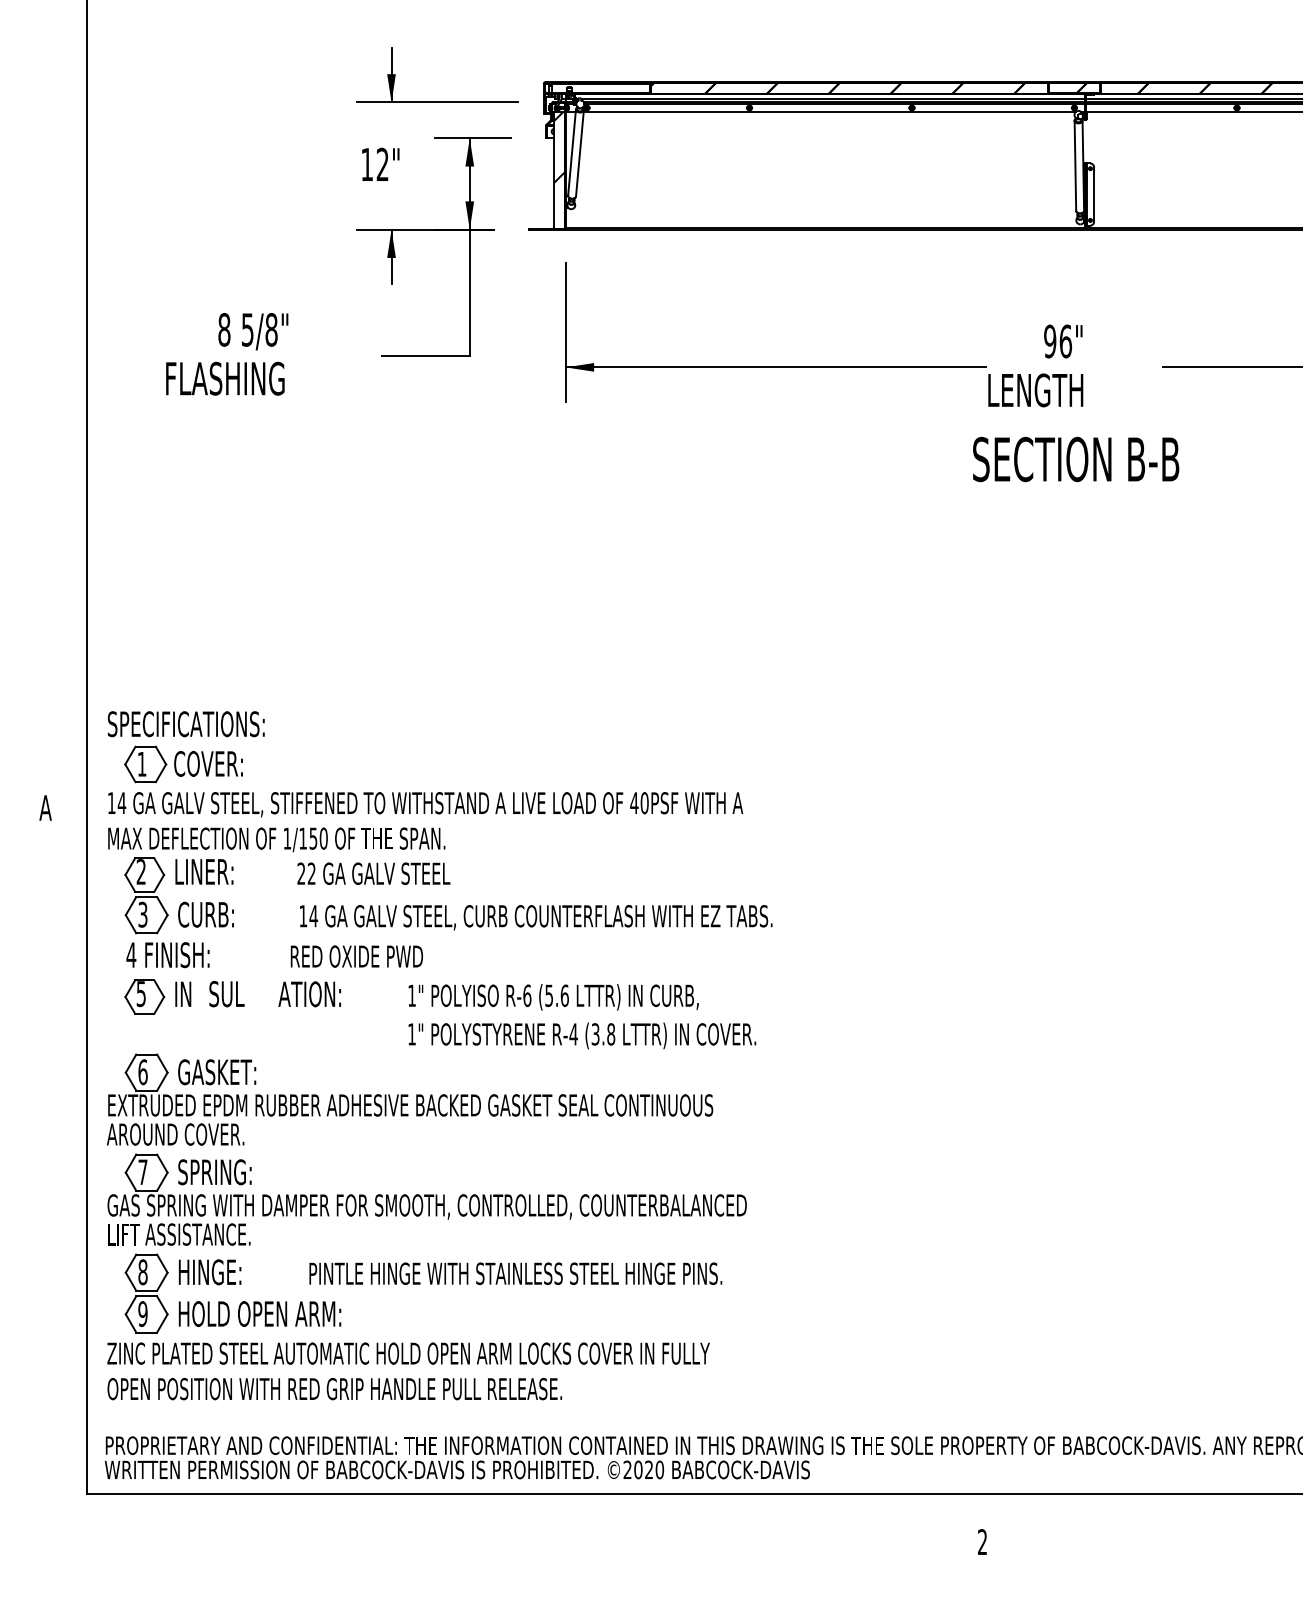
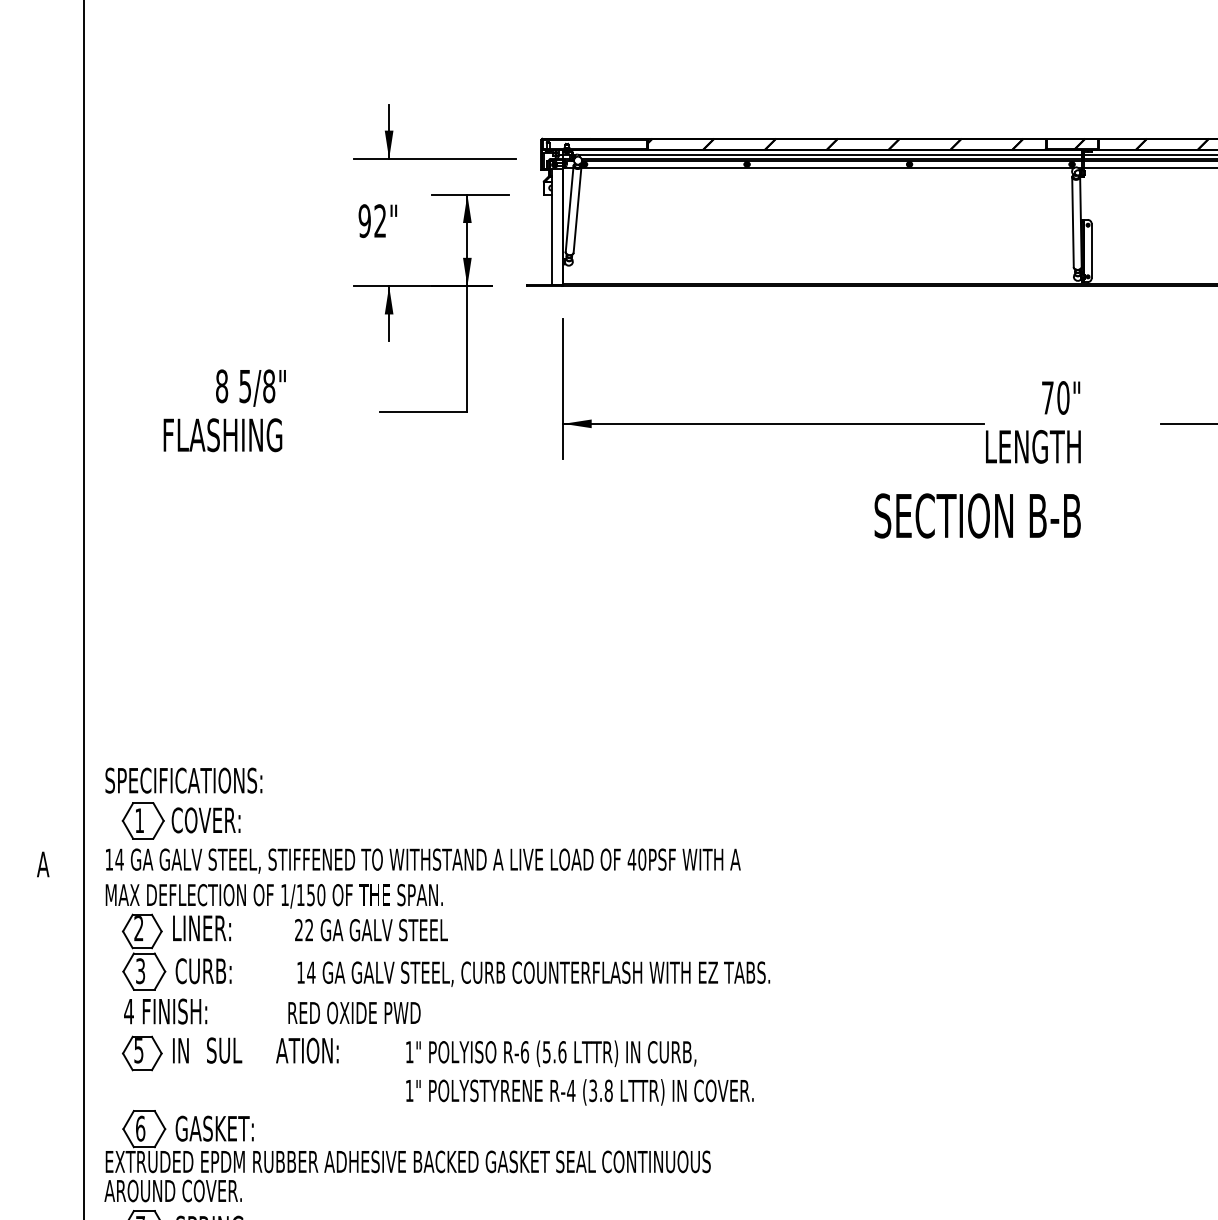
hatch: (559, 147) -> (557, 203), removed
text: (367, 164) -> (365, 220), 12" -> 92"
text: (1058, 341) -> (1056, 397), 96" -> 70"
text: (1076, 459) -> (978, 515), moved

